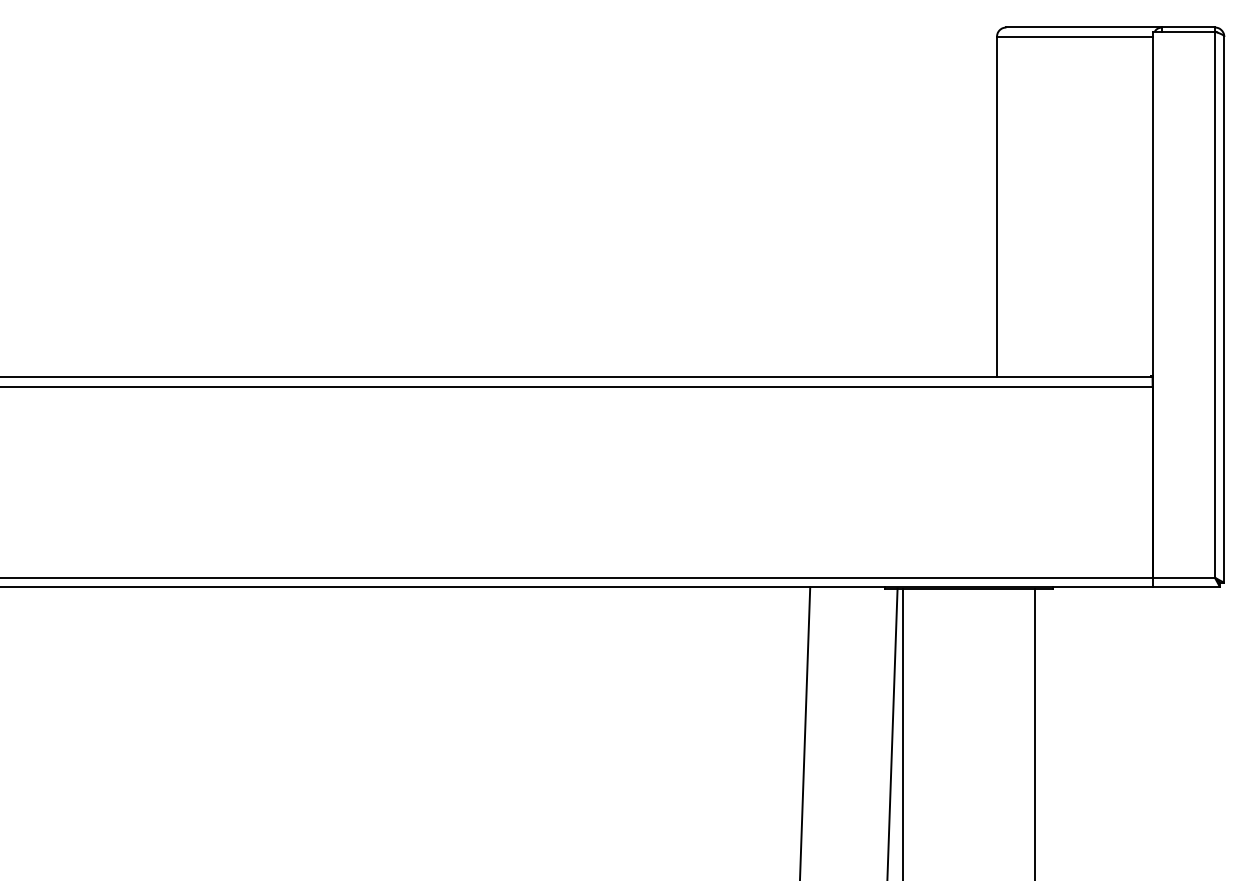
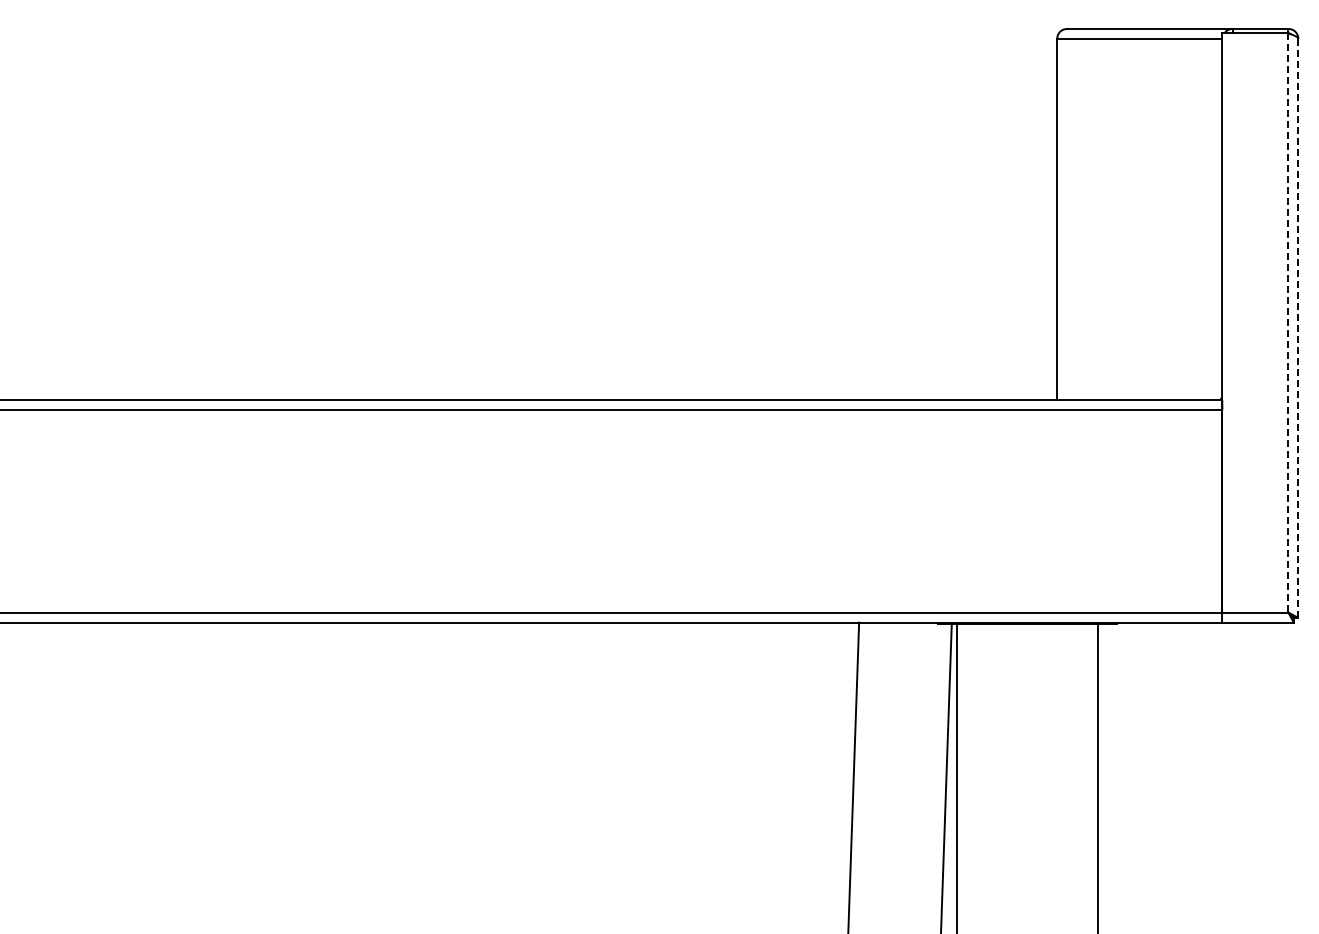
line: (1215, 304) -> (1288, 322), solid -> dashed
line: (1224, 309) -> (1298, 328), solid -> dashed

